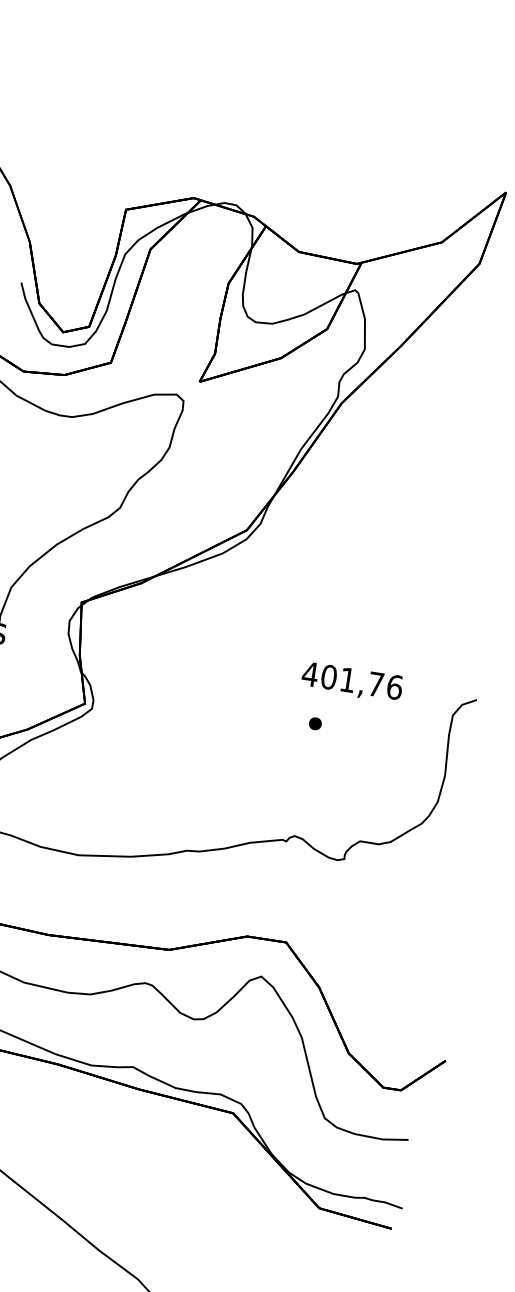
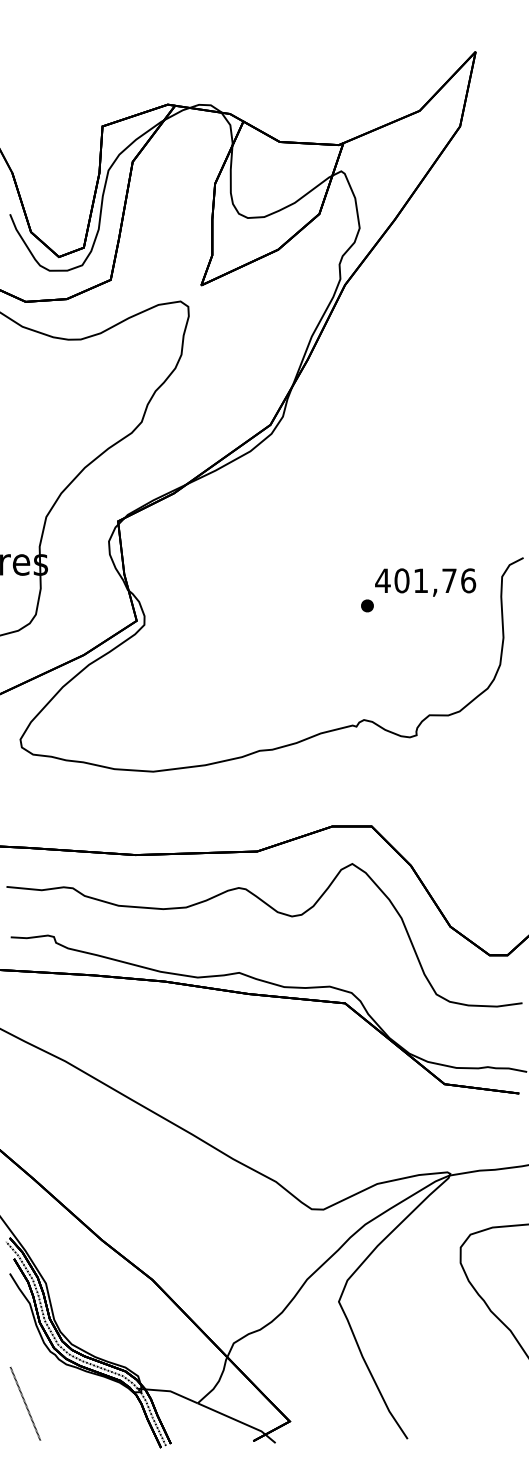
text: (352, 682) -> (425, 582), moved

